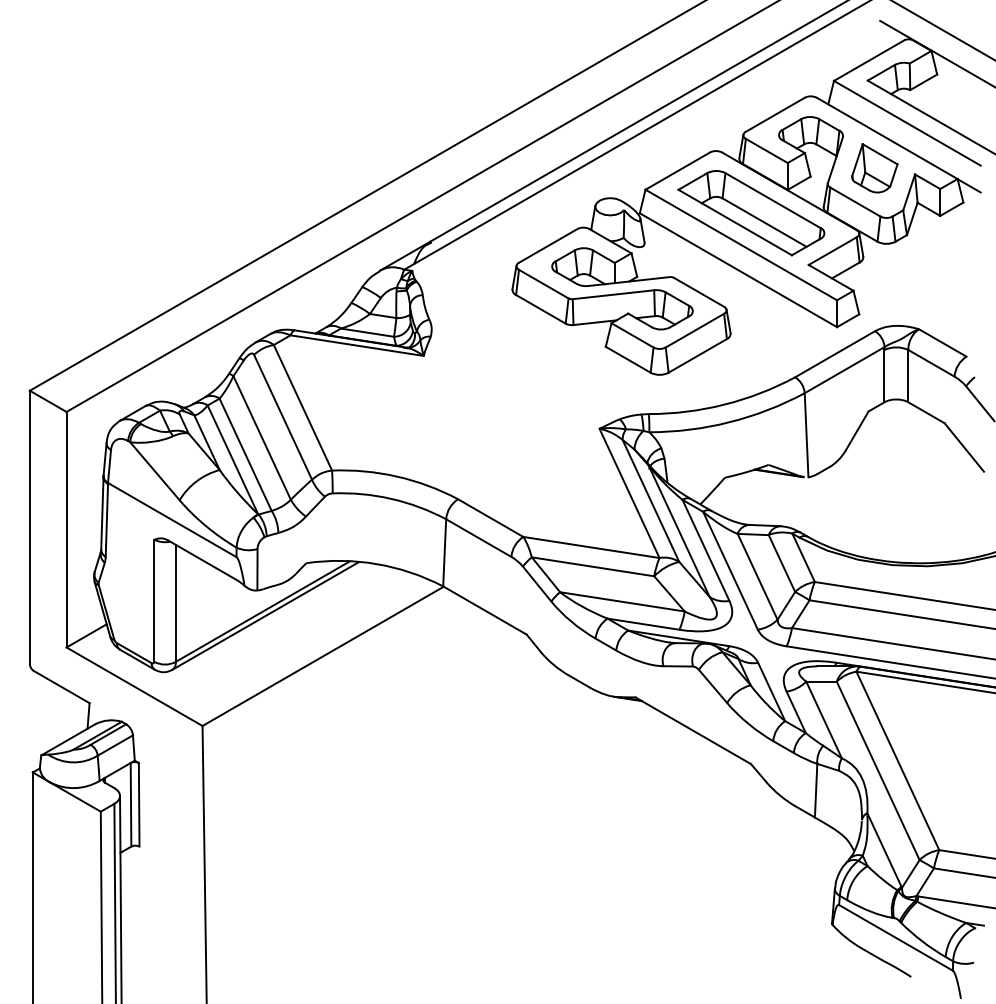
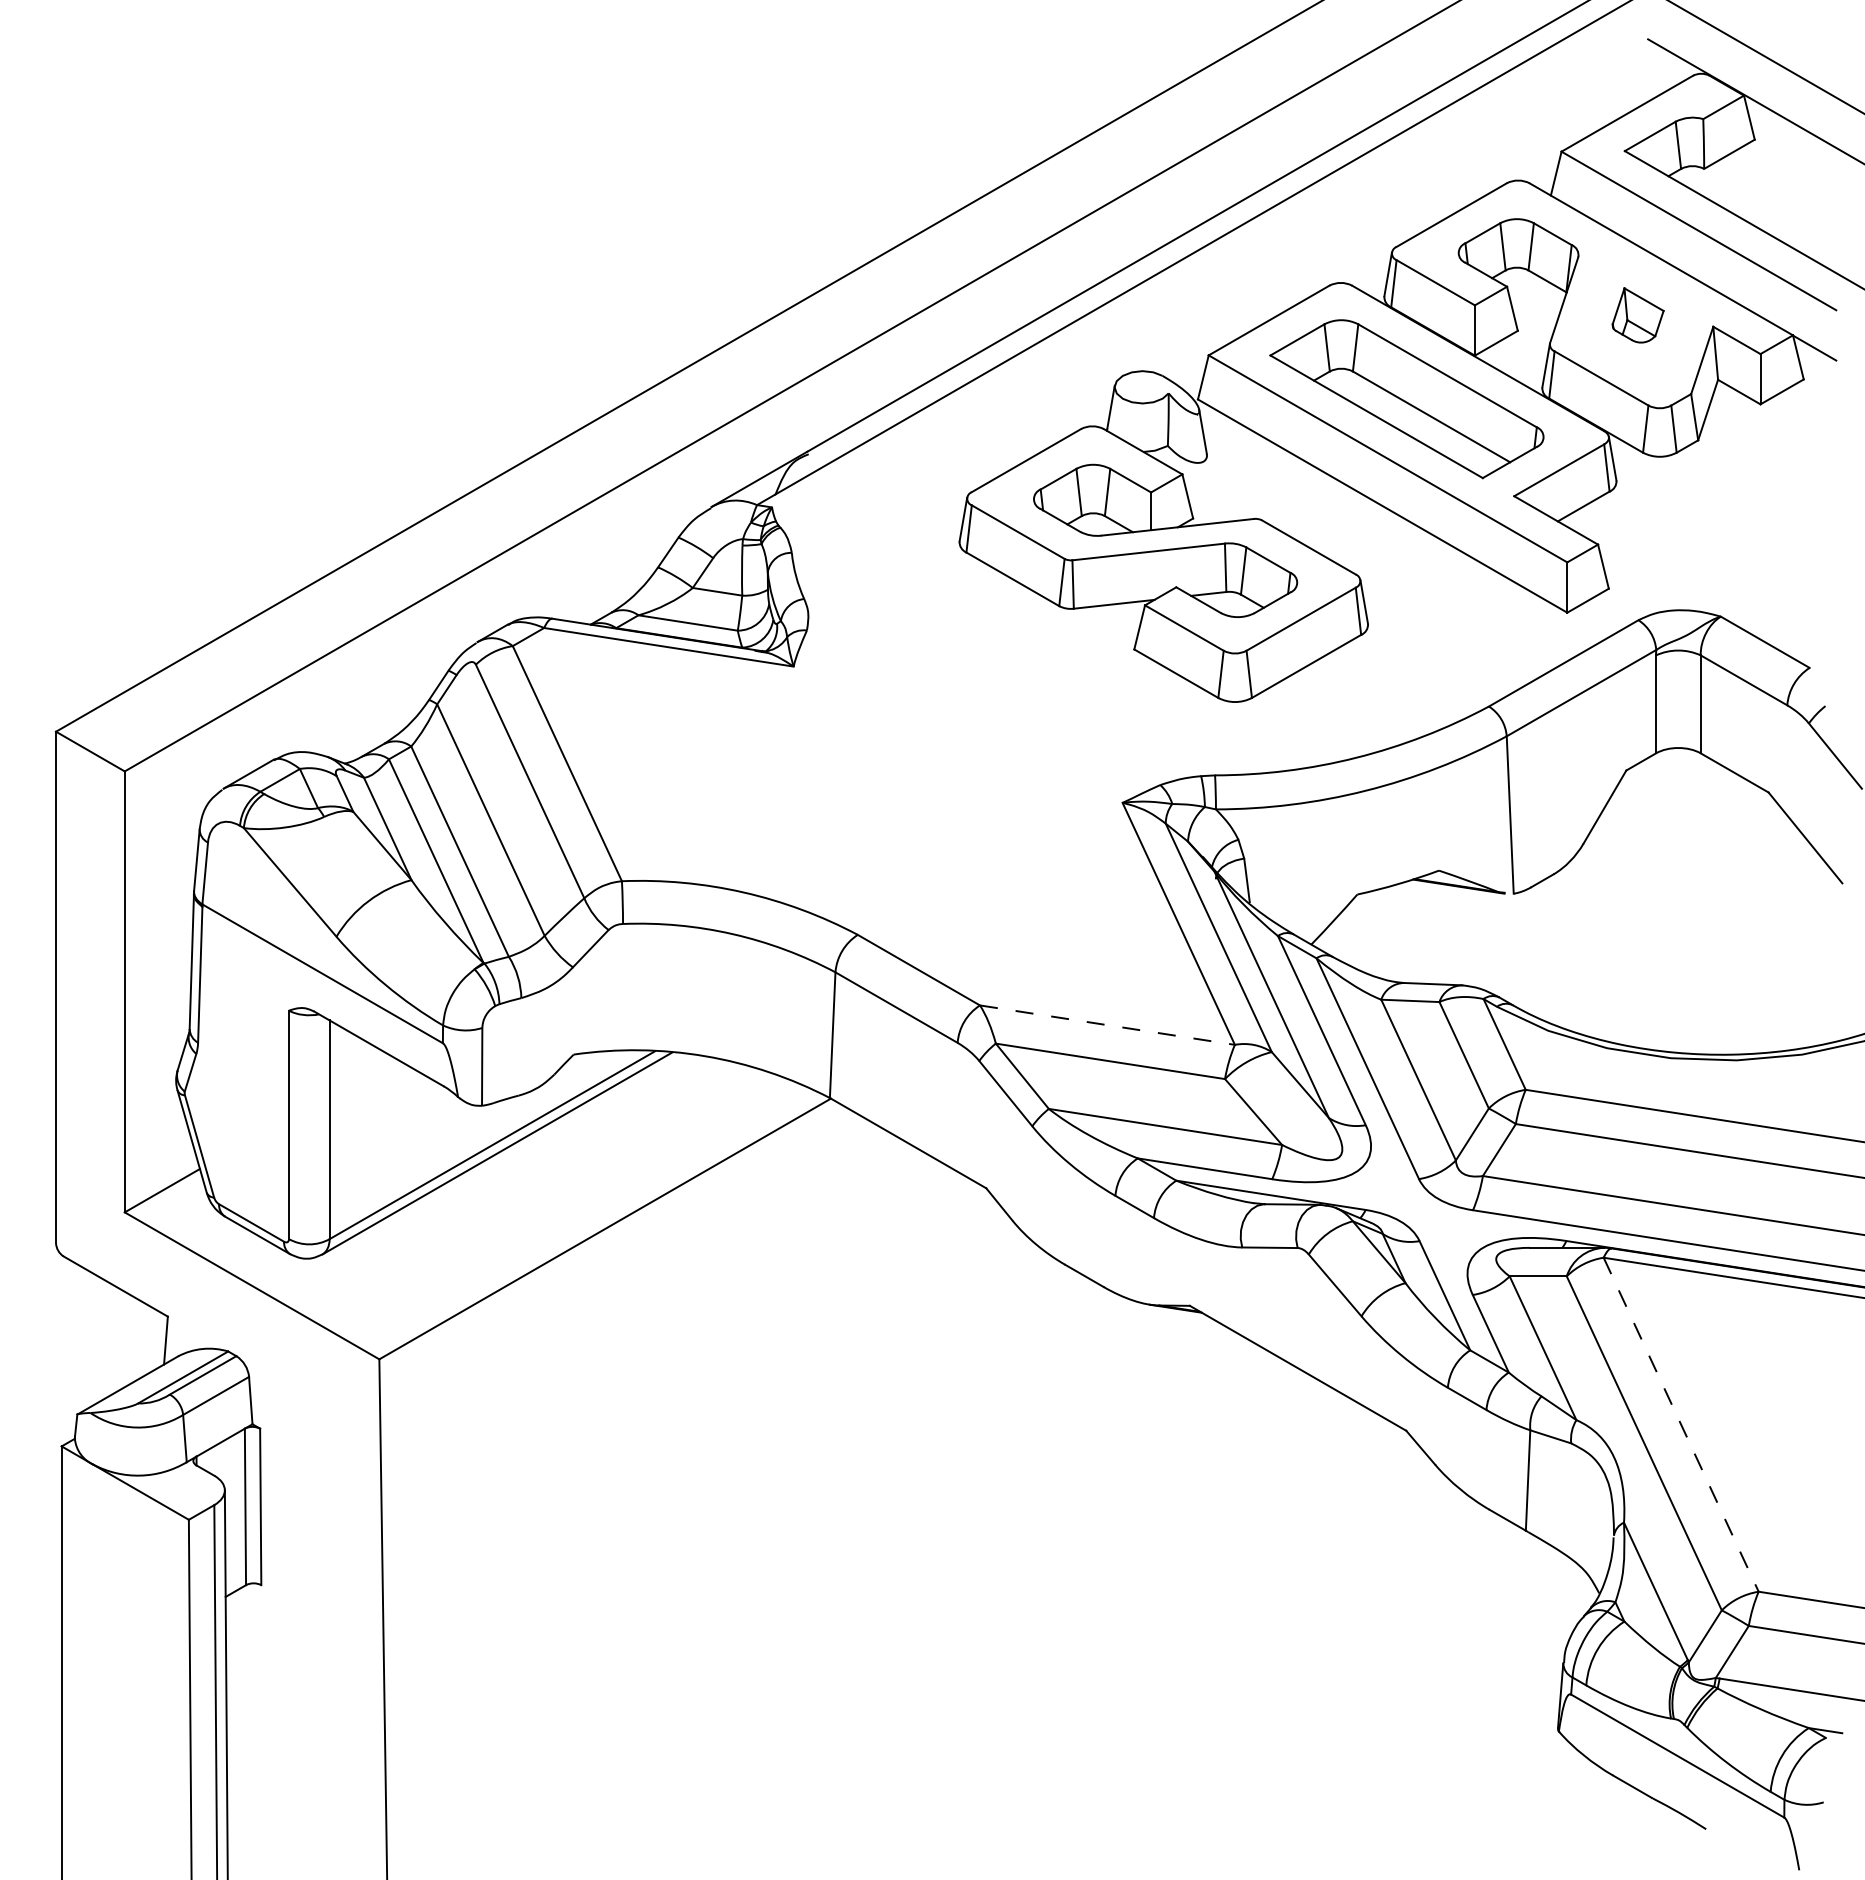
part: (874, 168) -> (1637, 315), size x0.6
line: (591, 547) -> (1107, 1025), solid -> dashed
line: (898, 761) -> (1682, 1425), solid -> dashed

